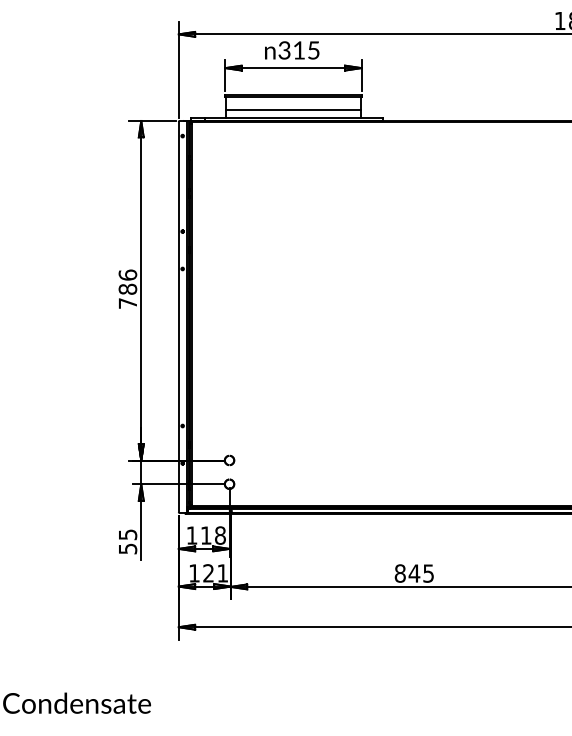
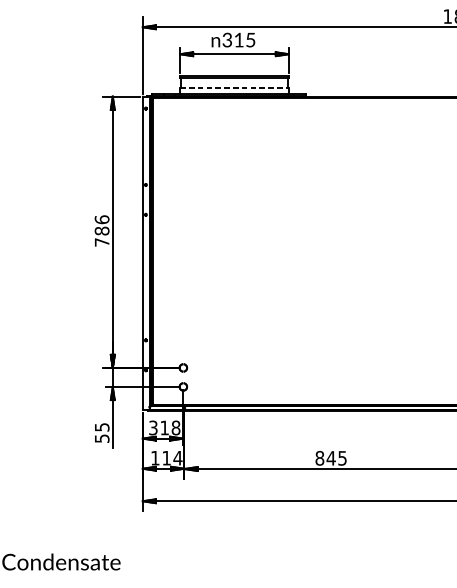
line: (293, 110) -> (234, 88), solid -> dashed
text: (191, 535) -> (152, 427), 118 -> 318
text: (215, 573) -> (172, 458), 121 -> 114

